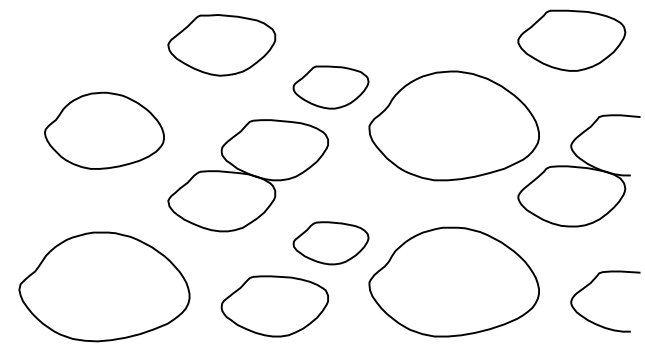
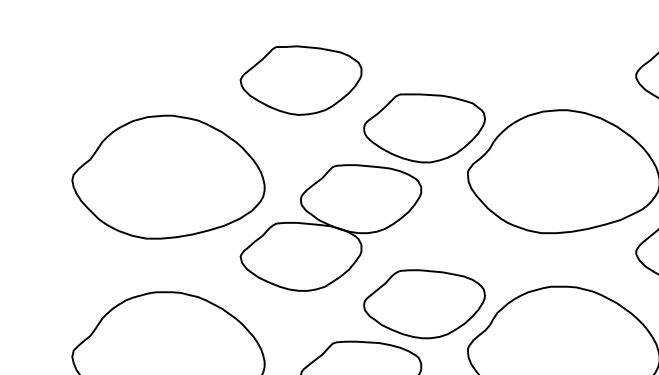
part: (330, 87) -> (423, 128), size x1.43
part: (104, 130) -> (168, 176), size x1.43
part: (330, 243) -> (423, 304), size x1.43

